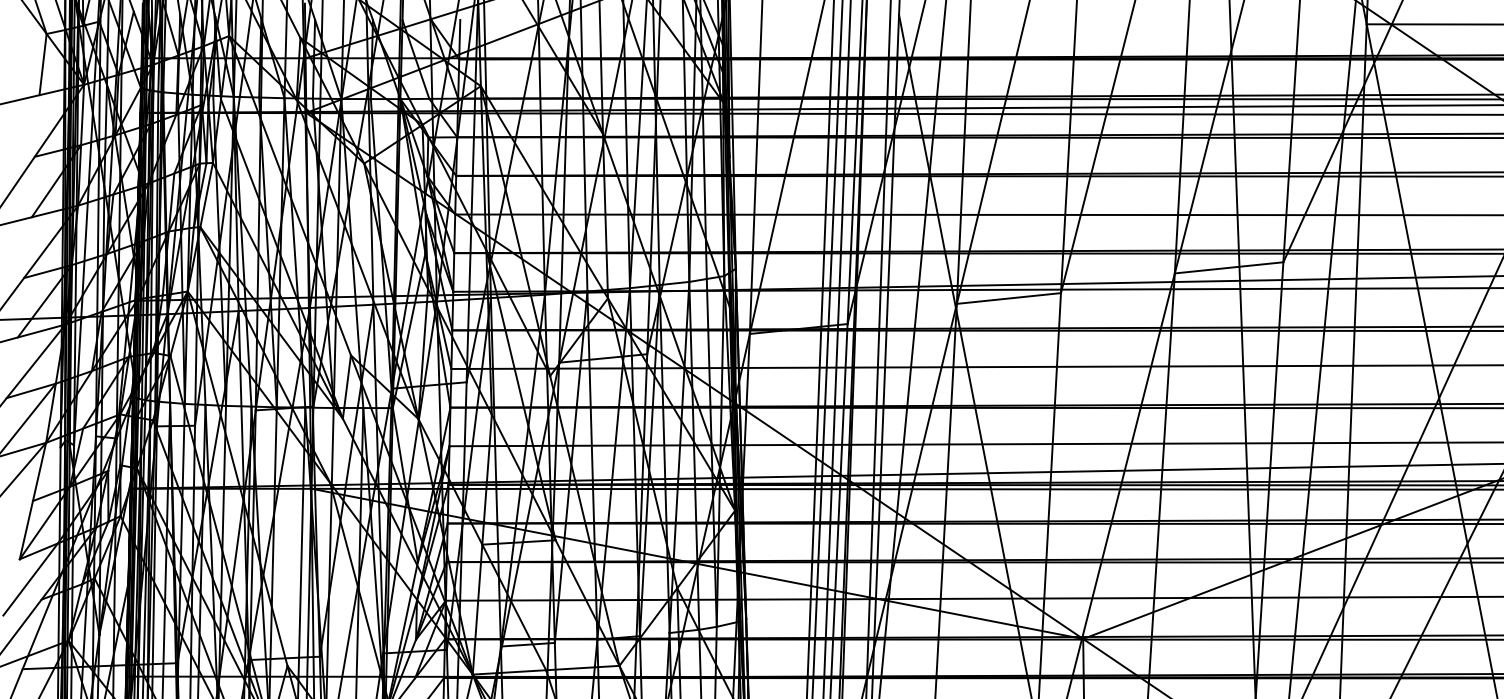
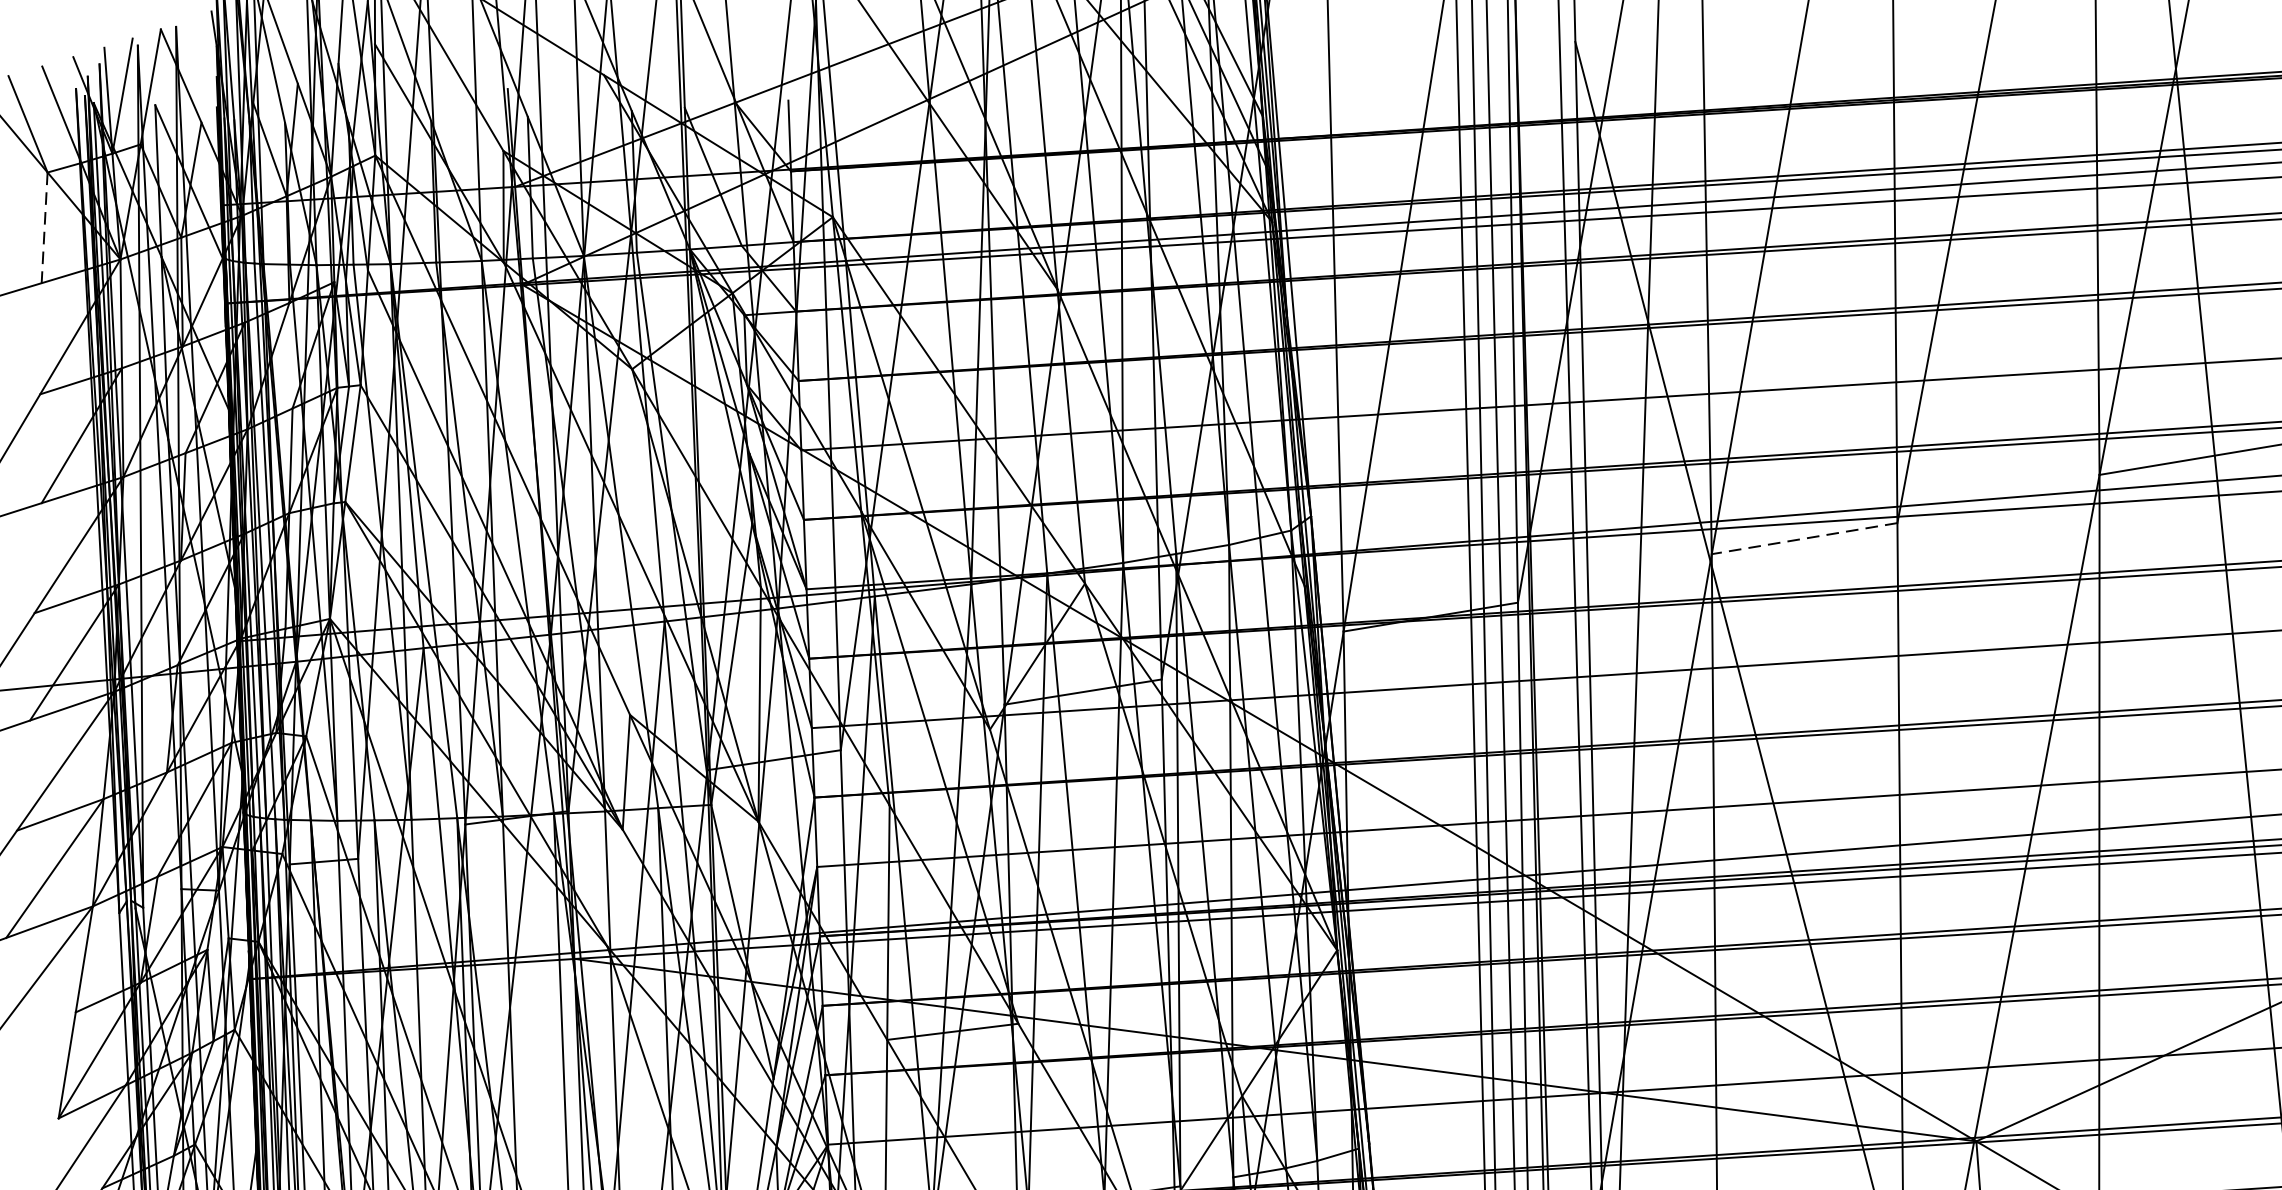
line: (43, 64) -> (45, 227), solid -> dashed
line: (1008, 298) -> (1803, 538), solid -> dashed

